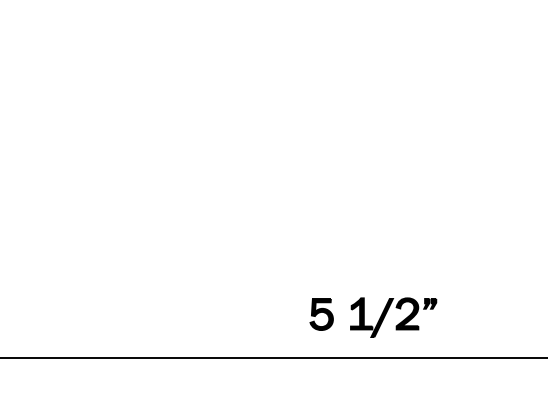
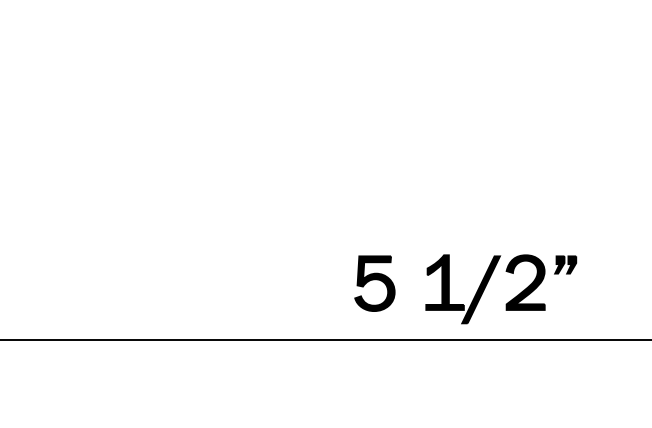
part: (373, 317) -> (465, 288), size x1.4

